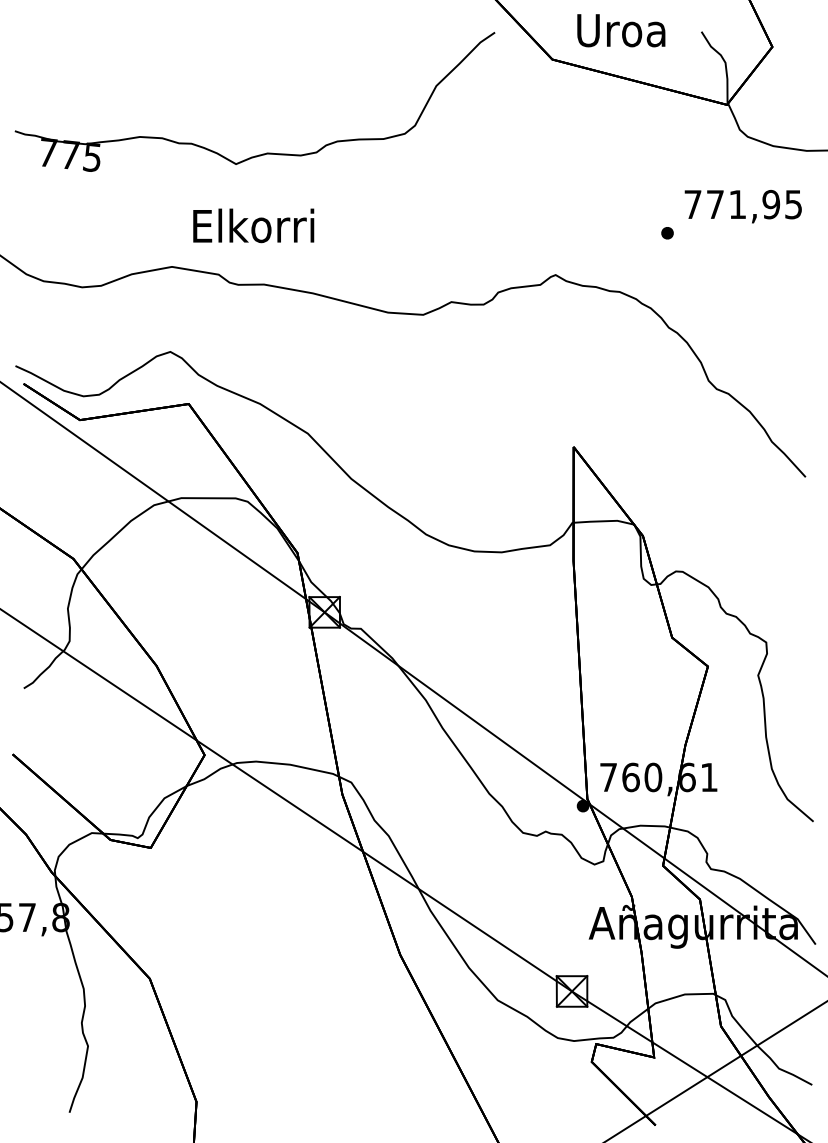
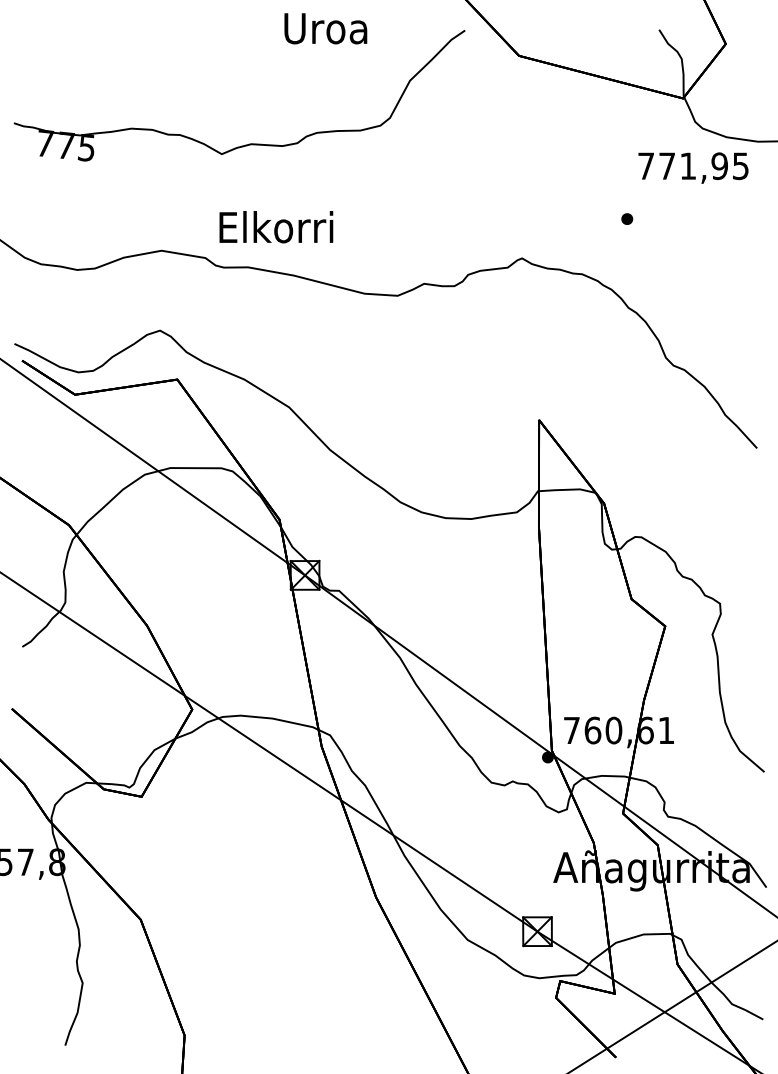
text: (620, 30) -> (325, 28), moved
text: (743, 205) -> (693, 167), moved
text: (253, 226) -> (276, 227), moved

